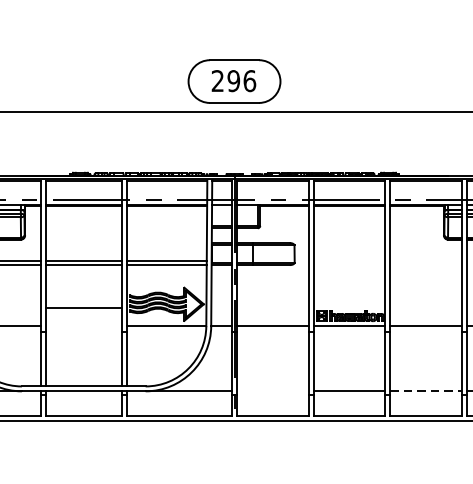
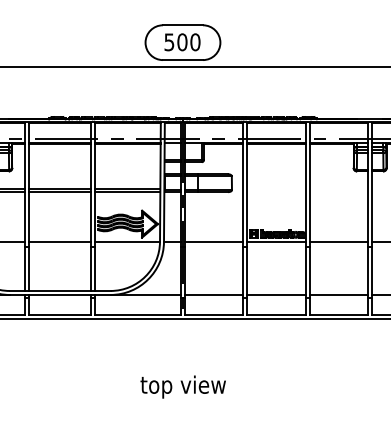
text: (233, 81) -> (182, 42), 296 -> 500
line: (84, 307) -> (60, 241), moved
line: (271, 390) -> (213, 294), added
line: (426, 390) -> (339, 294), dashed -> solid

